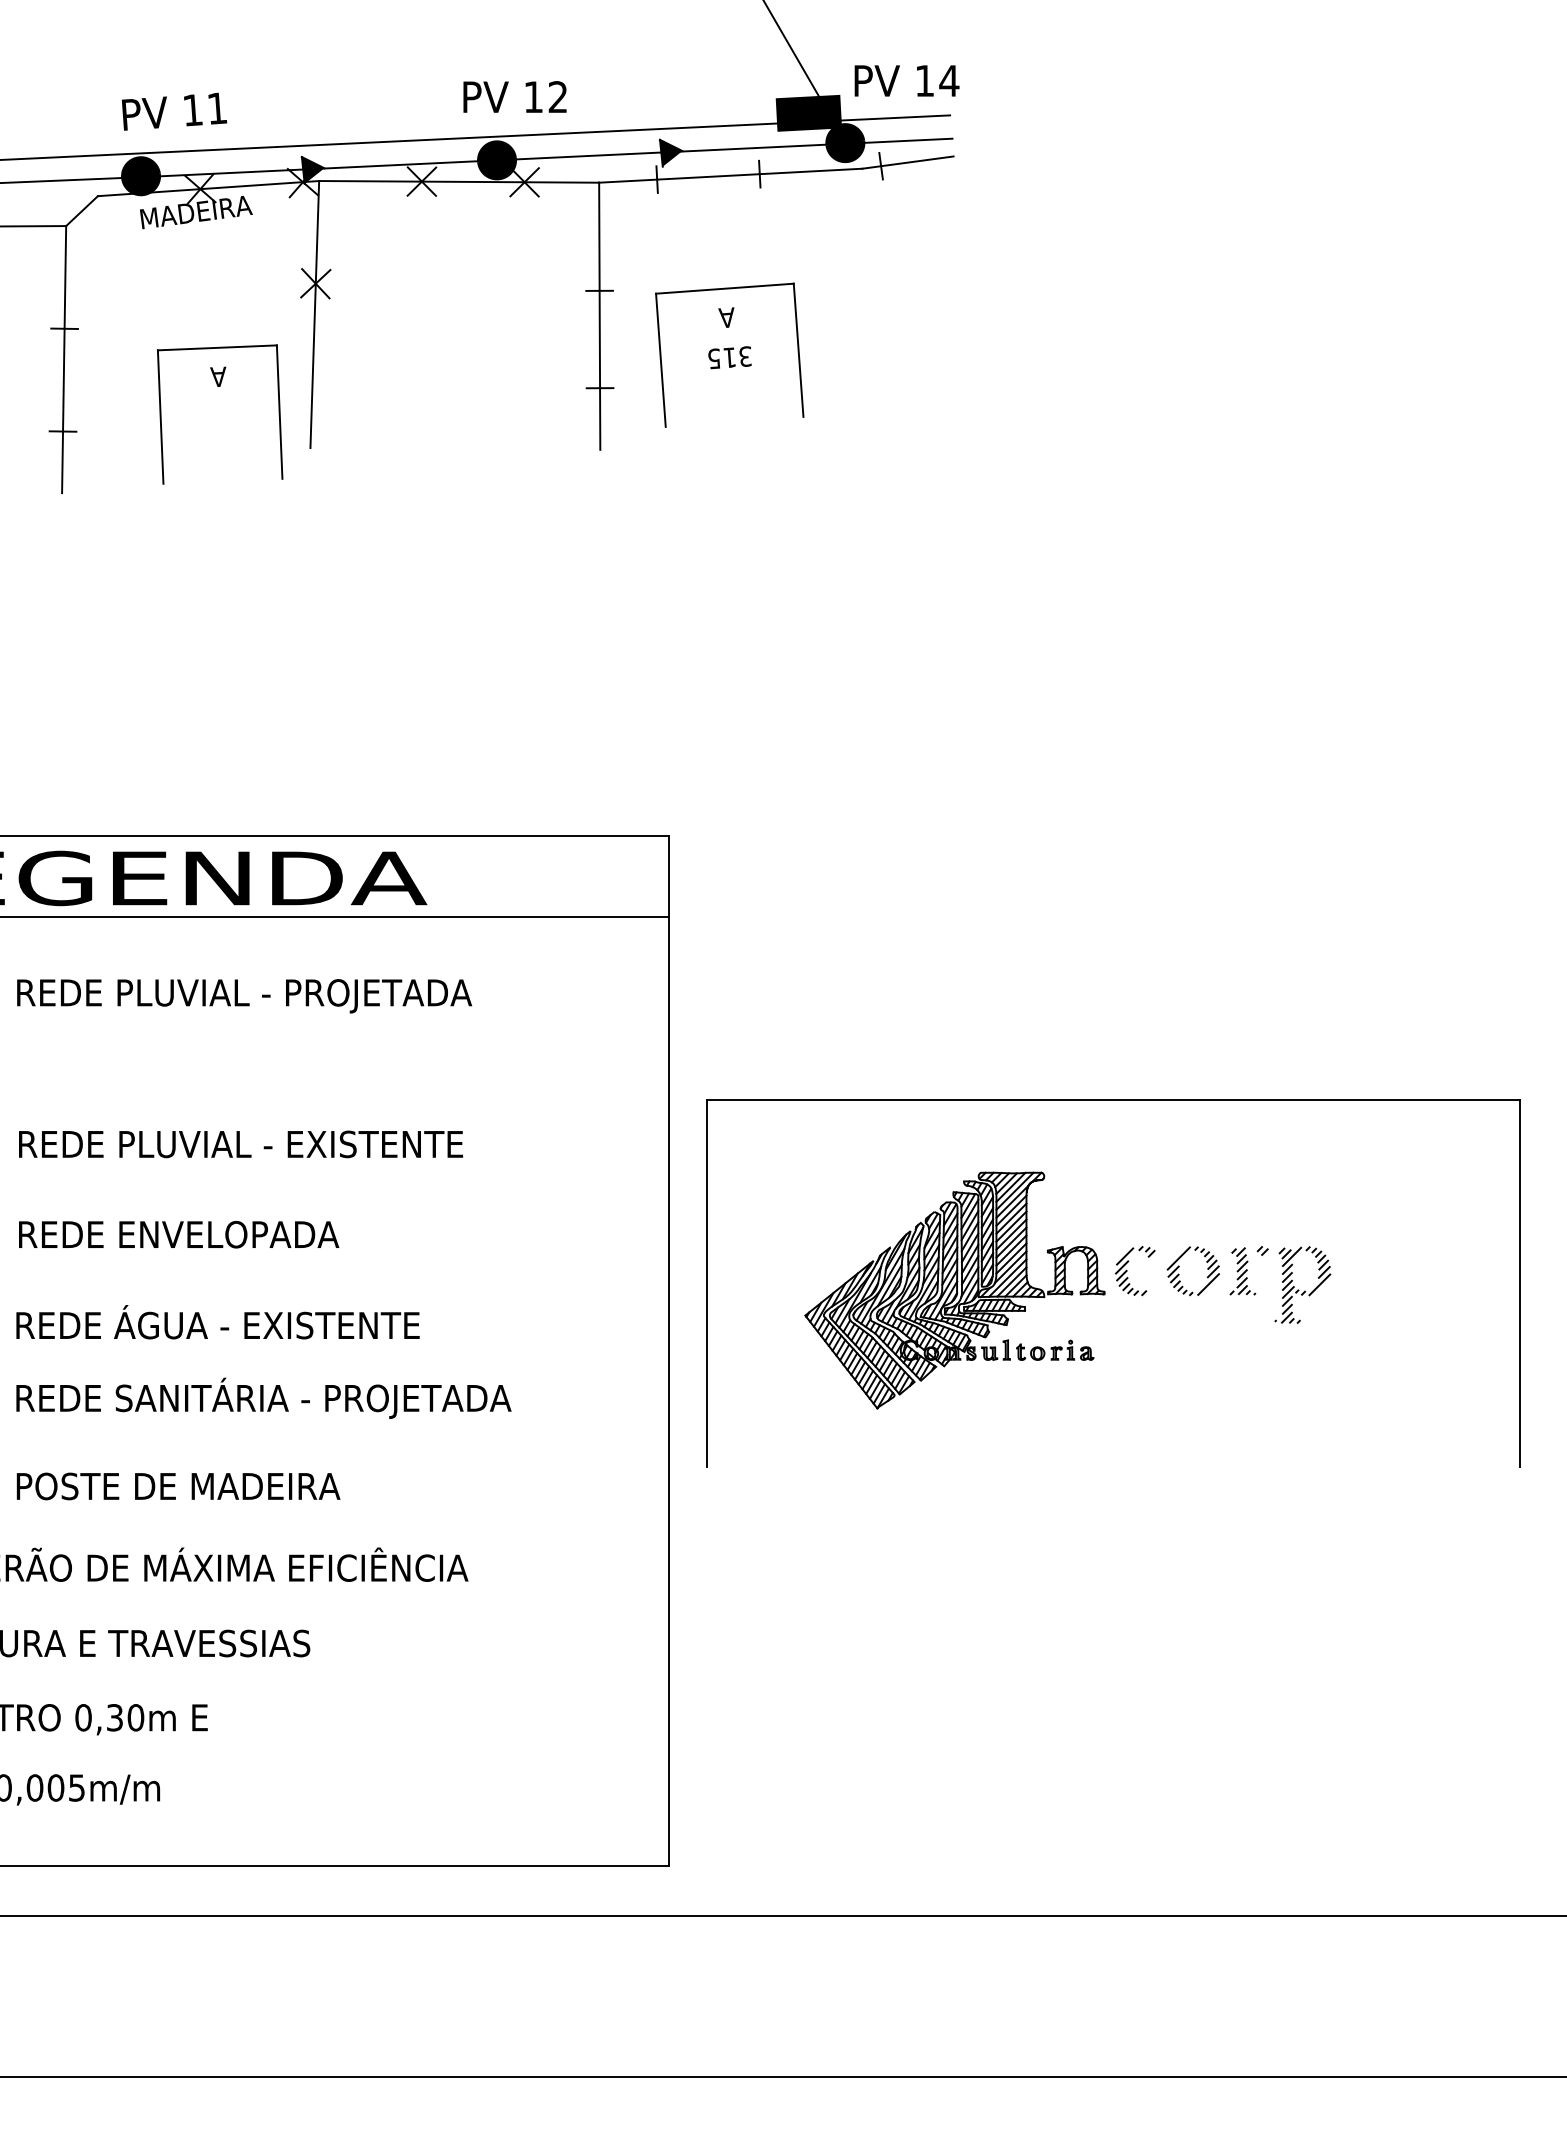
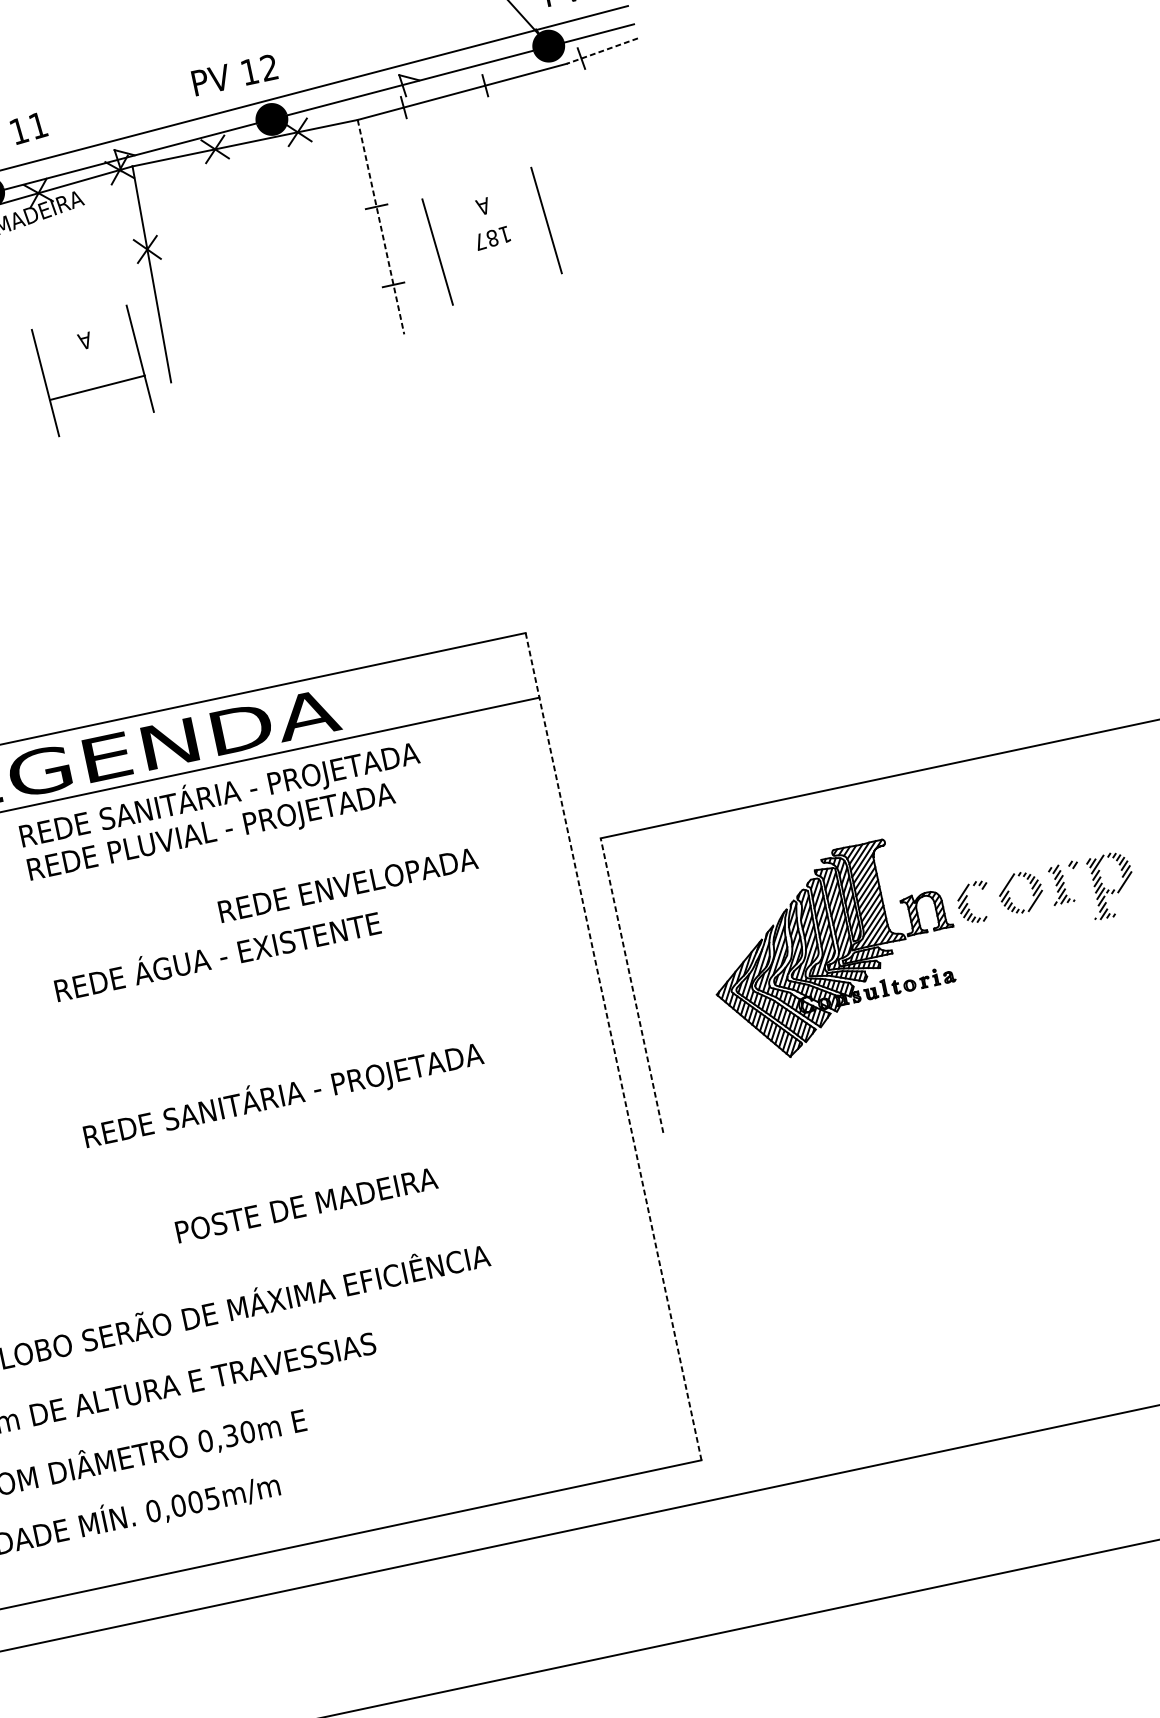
text: (514, 96) -> (234, 74), moved
fill: (808, 112) -> (513, 27), removed
fill: (670, 152) -> (409, 83), removed
line: (907, 162) -> (601, 51), solid -> dashed
fill: (312, 170) -> (125, 159), removed
line: (724, 288) -> (476, 183), removed
line: (599, 316) -> (380, 227), solid -> dashed
line: (216, 347) -> (96, 387), moved
text: (729, 357) -> (492, 238), 315 -> 187
text: (289, 1140) -> (272, 942), REDE PLUVIAL - EXISTENTE -> REDE ÁGUA - EXISTENTE
text: (179, 1234) -> (348, 884), moved
line: (706, 1282) -> (631, 985), solid -> dashed
text: (312, 1325) -> (322, 1086), REDE ÁGUA - EXISTENTE -> REDE SANITÁRIA - PROJETADA
line: (669, 1351) -> (613, 1046), solid -> dashed
text: (263, 1397) -> (219, 794), moved
text: (178, 1486) -> (306, 1205), moved

